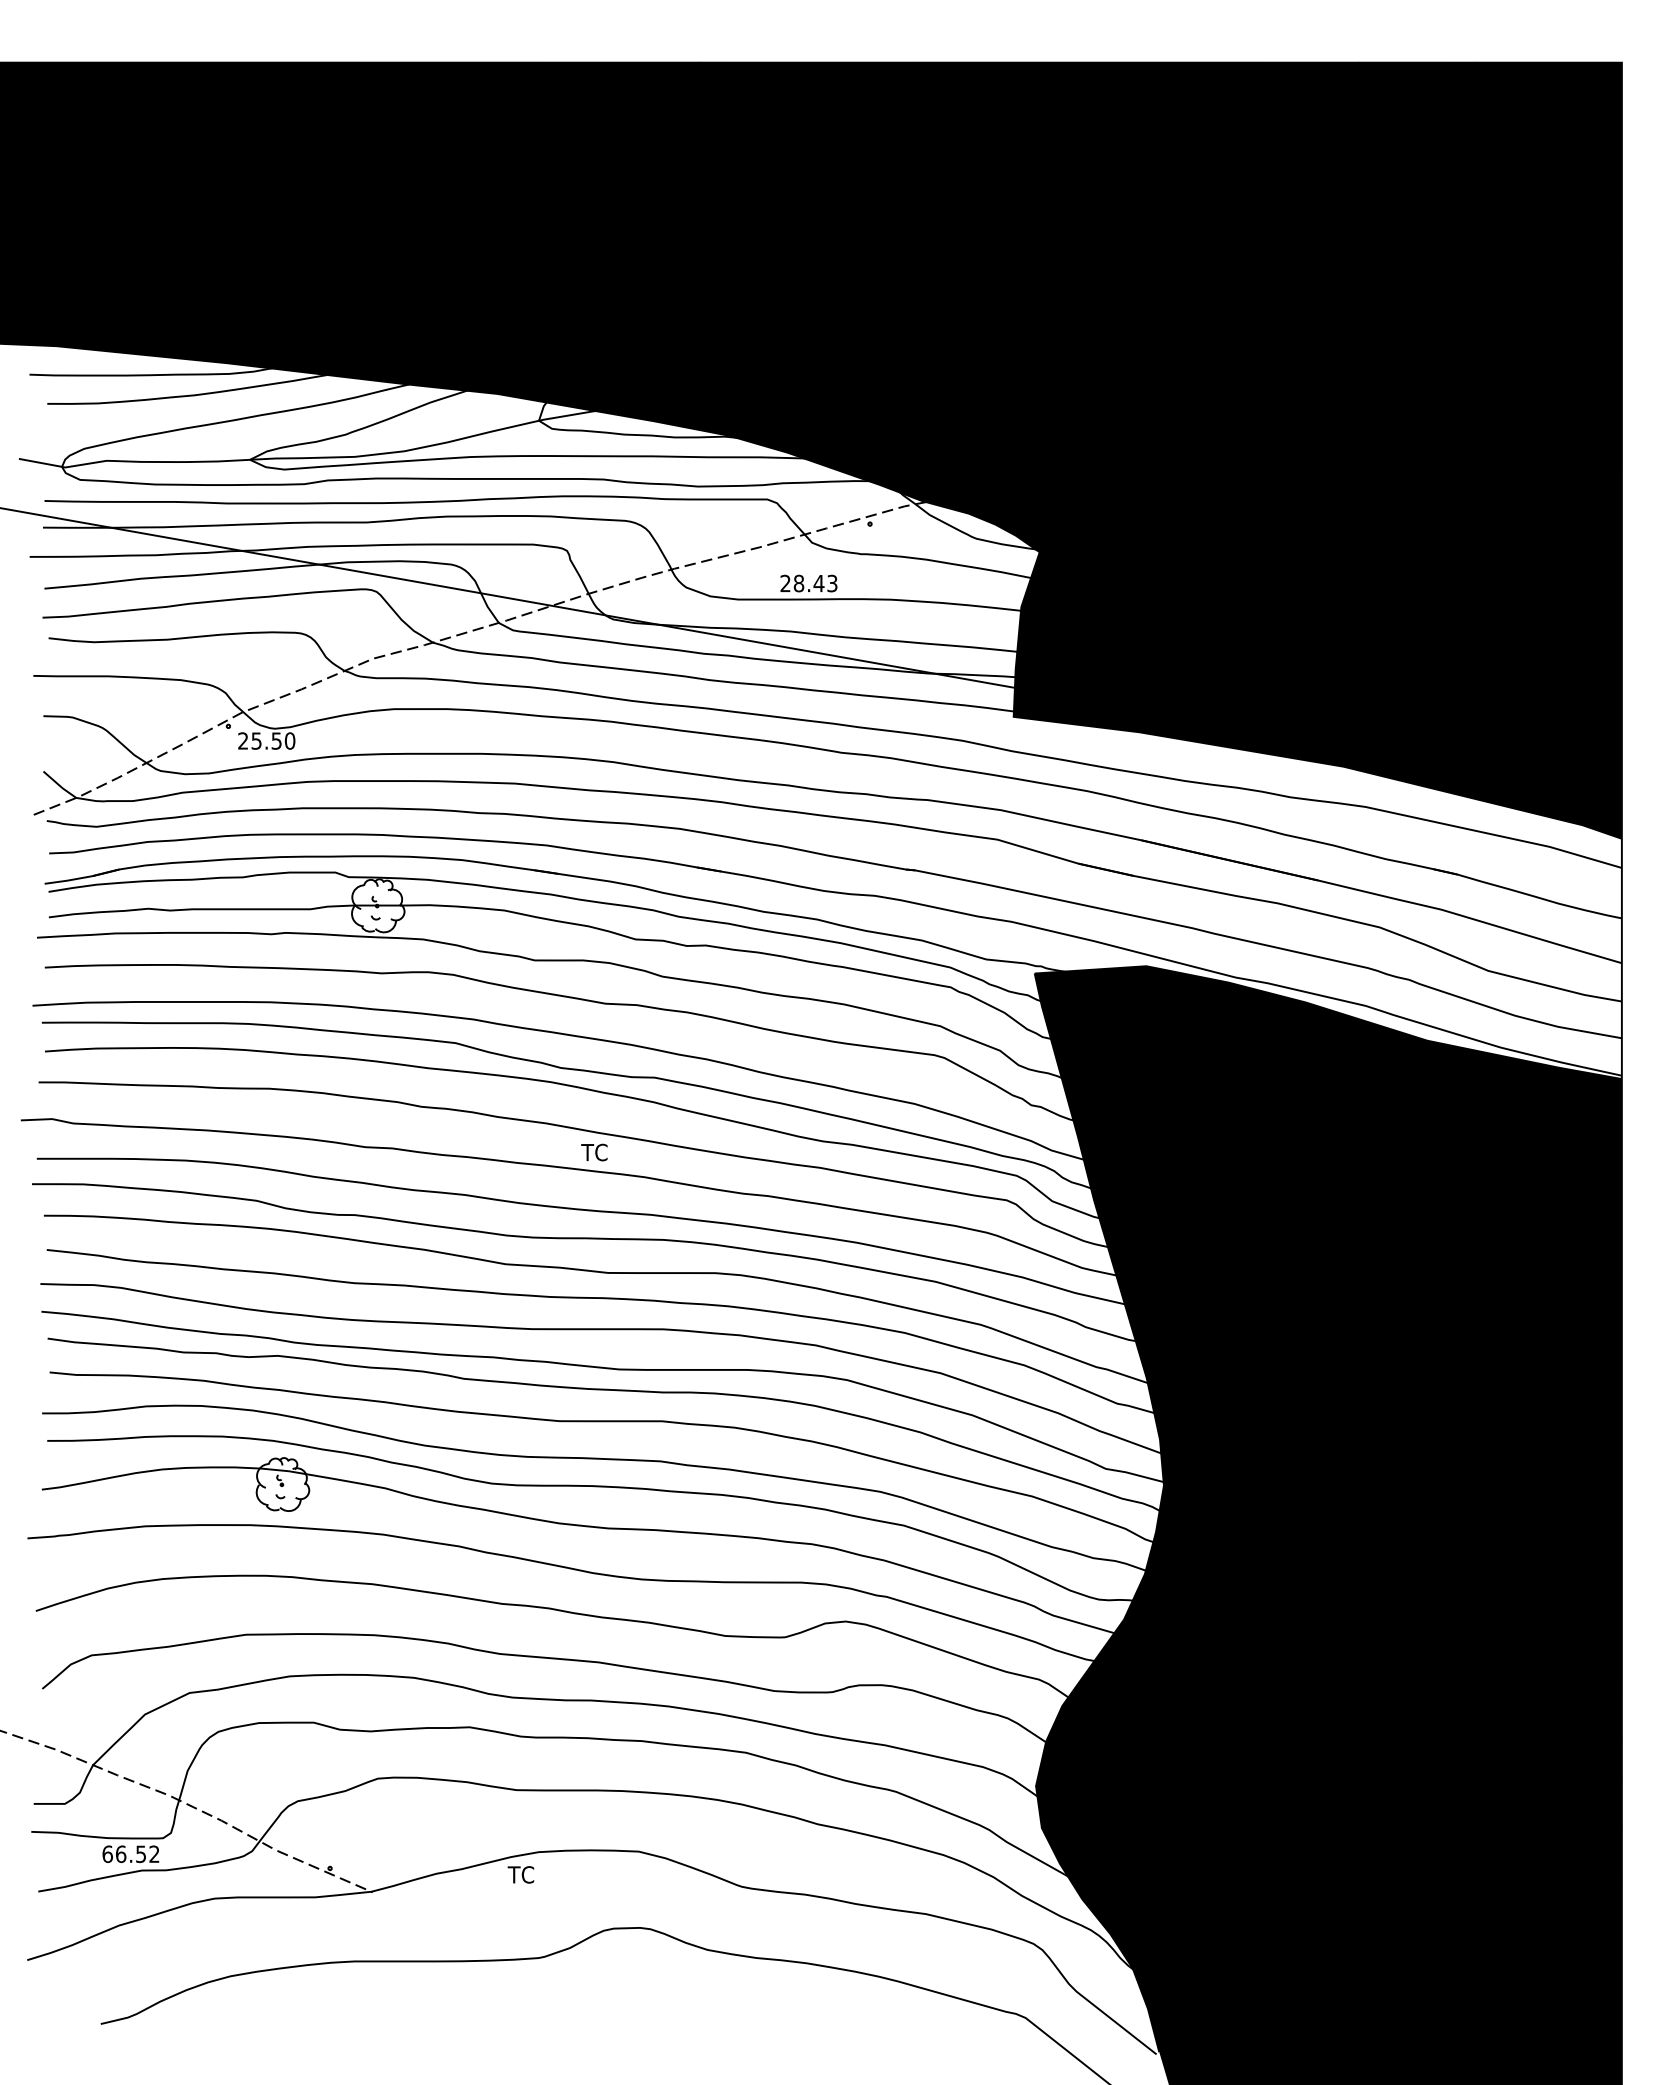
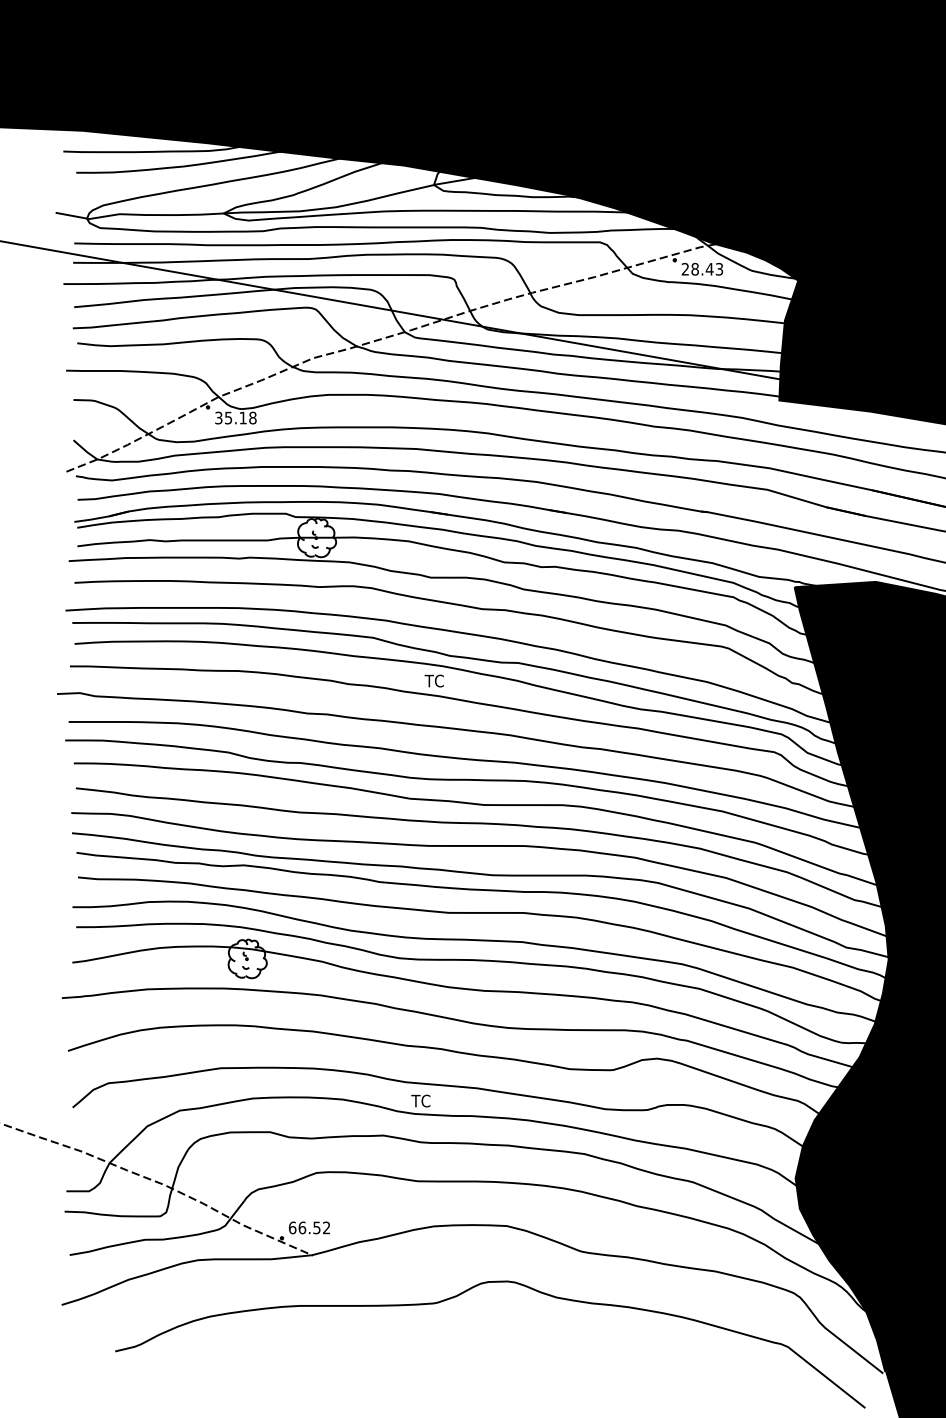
text: (808, 583) -> (702, 269), moved
text: (266, 740) -> (235, 417), 25.50 -> 35.18
text: (594, 1152) -> (434, 681), moved
text: (130, 1853) -> (309, 1227), moved
text: (520, 1874) -> (420, 1100), moved

